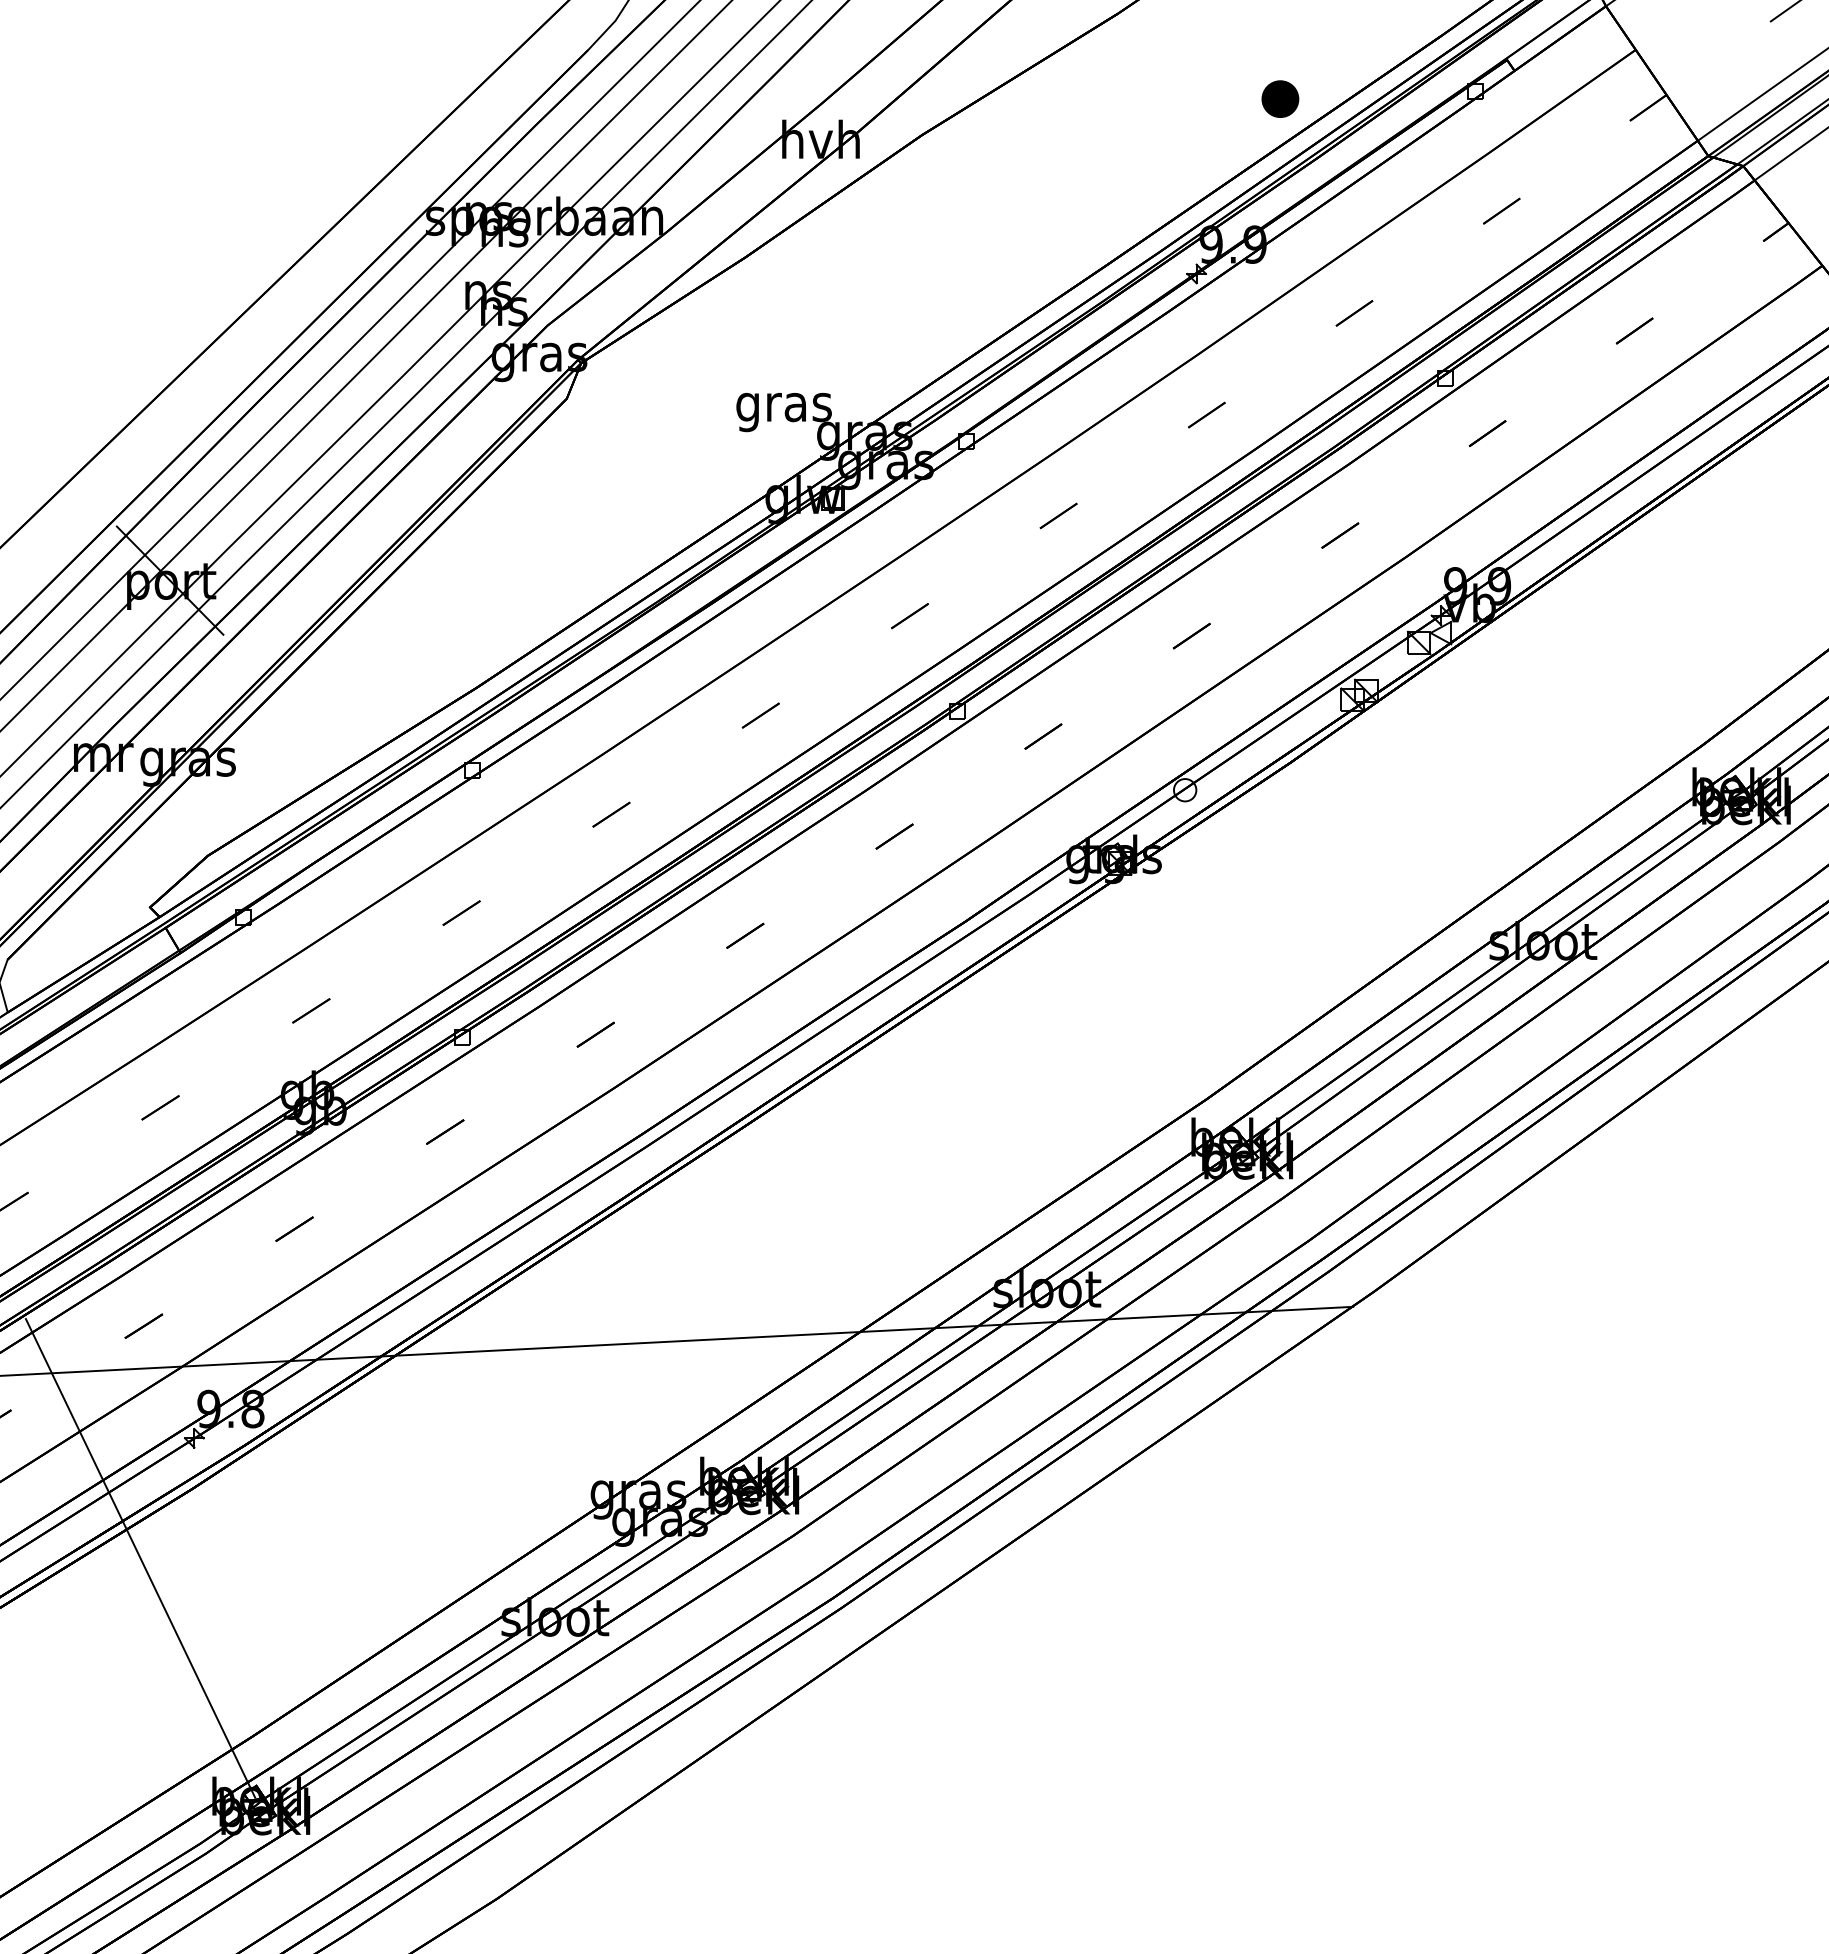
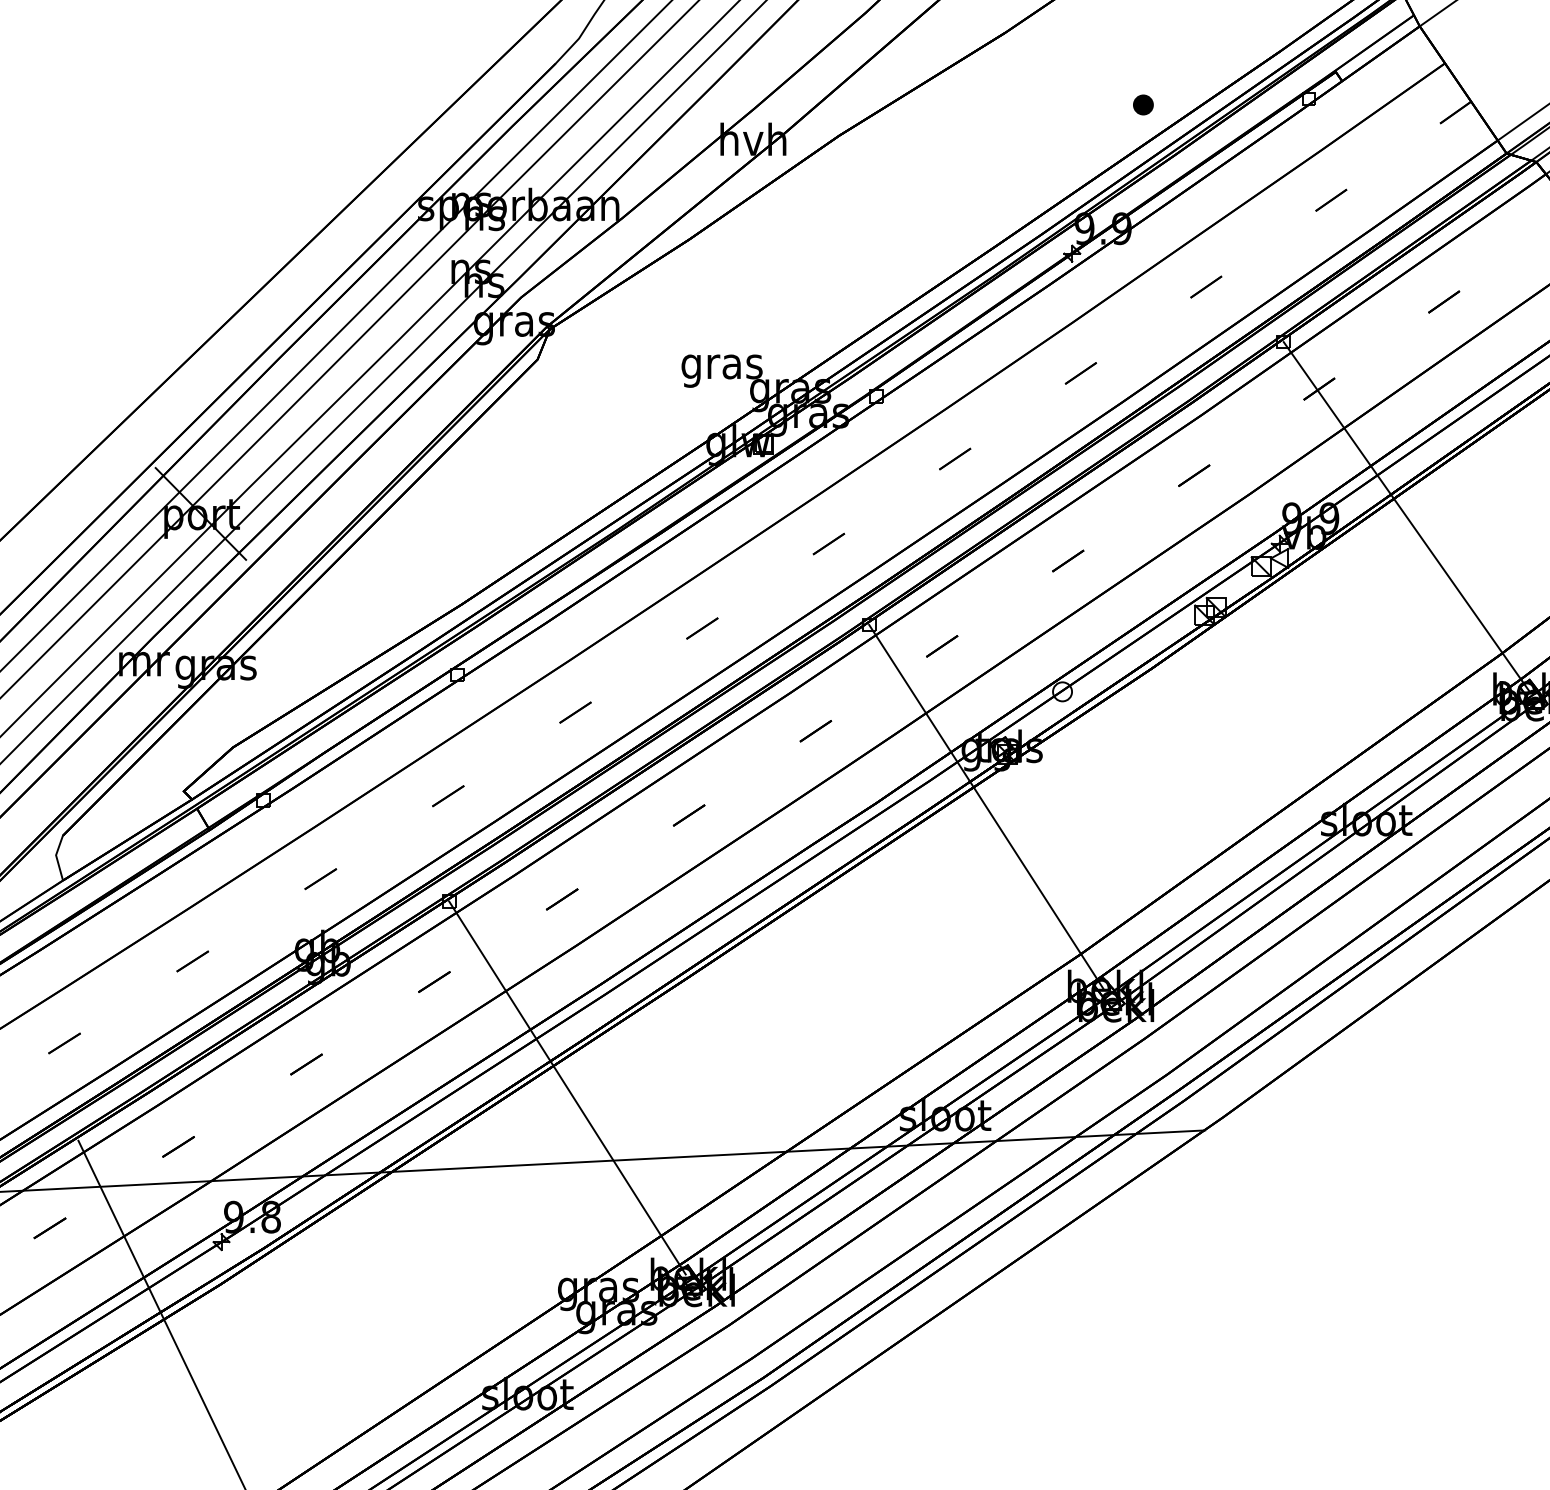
part: (1280, 98) -> (1143, 104), size x0.62
line: (1589, 583) -> (1405, 516), added
line: (1095, 925) -> (986, 806), added
line: (601, 1256) -> (567, 1087), added

